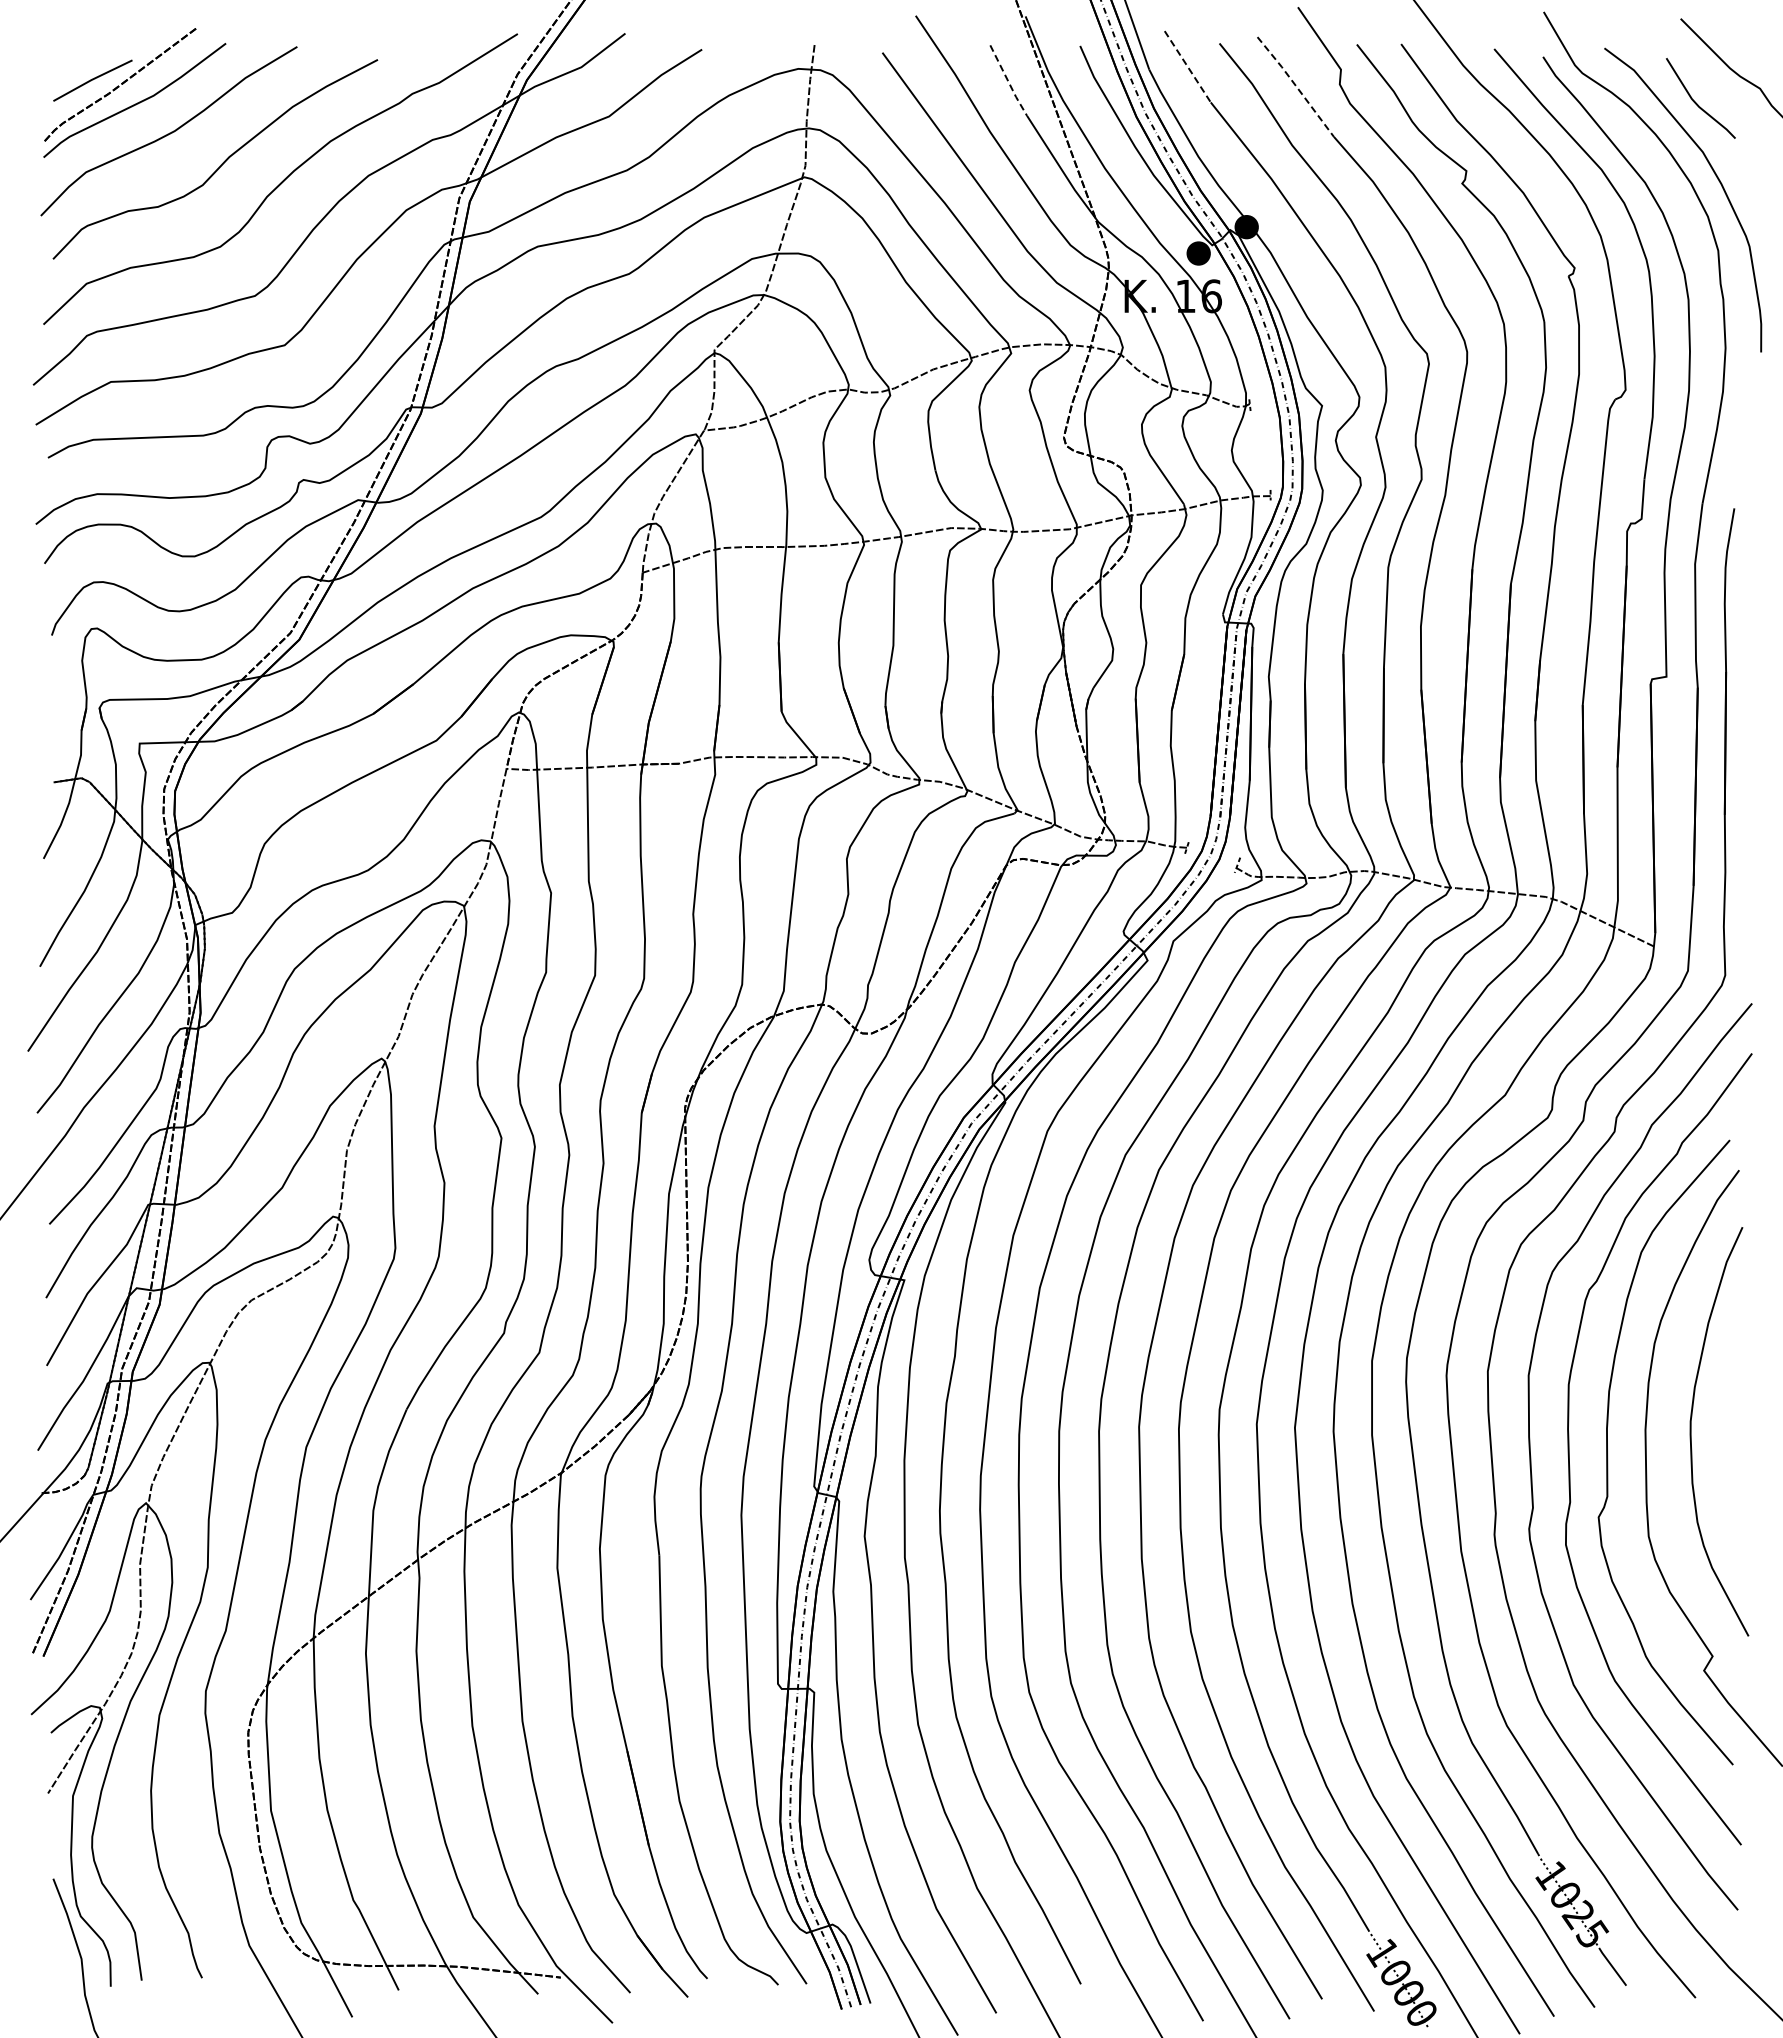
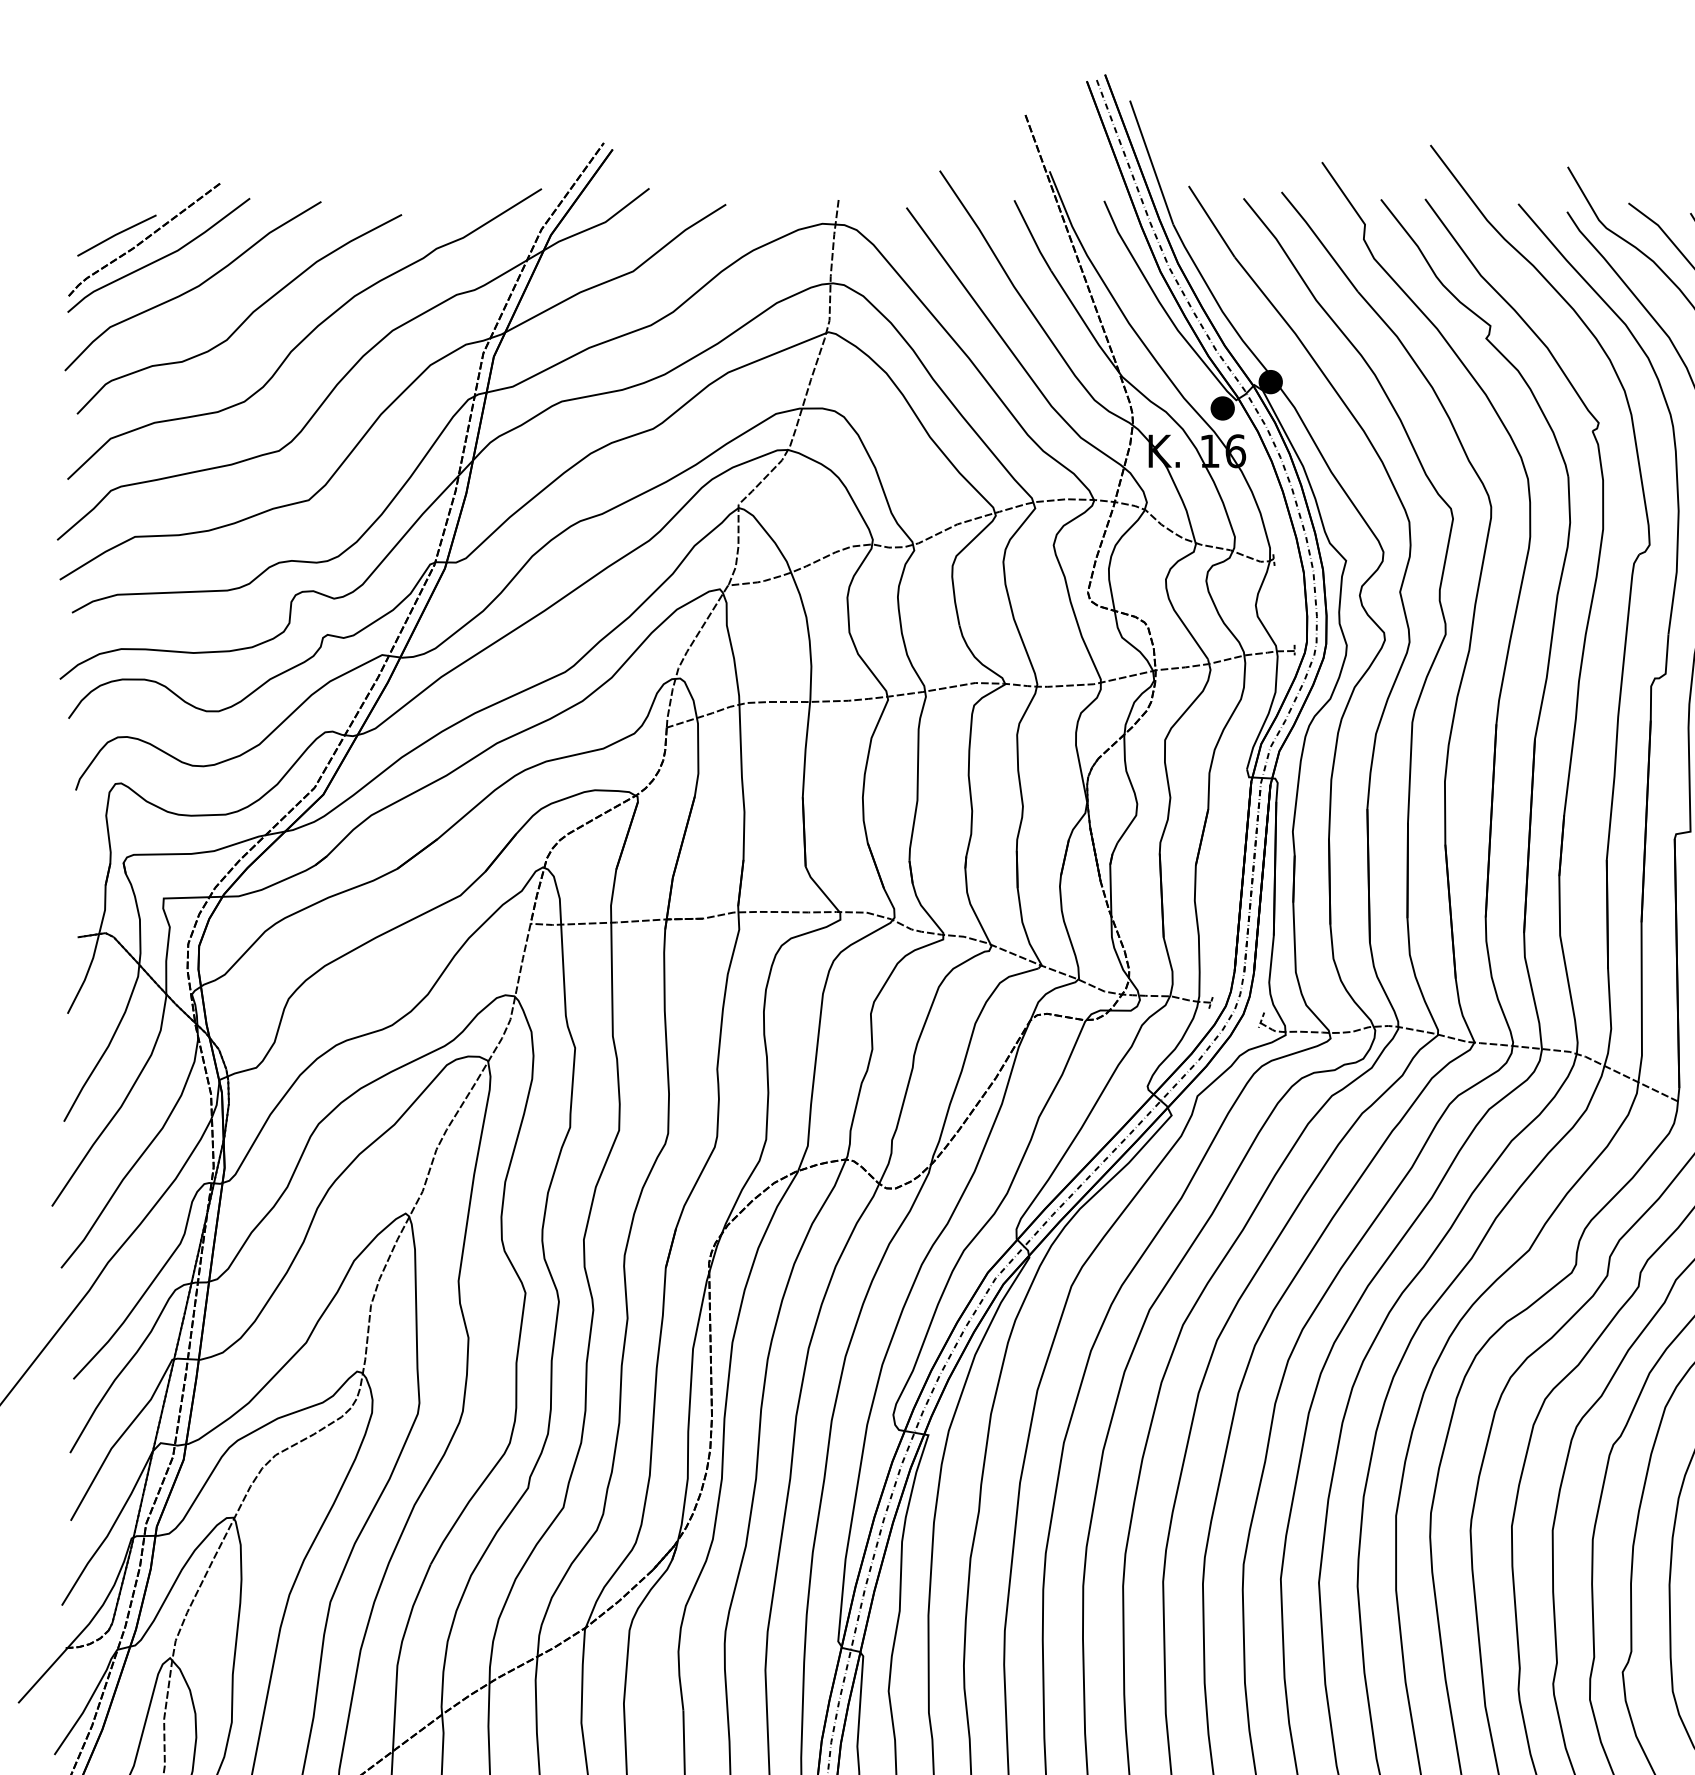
line: (1188, 67) -> (1212, 222), dashed -> solid
line: (1008, 81) -> (1032, 236), dashed -> solid
line: (1296, 86) -> (1320, 241), dashed -> solid

